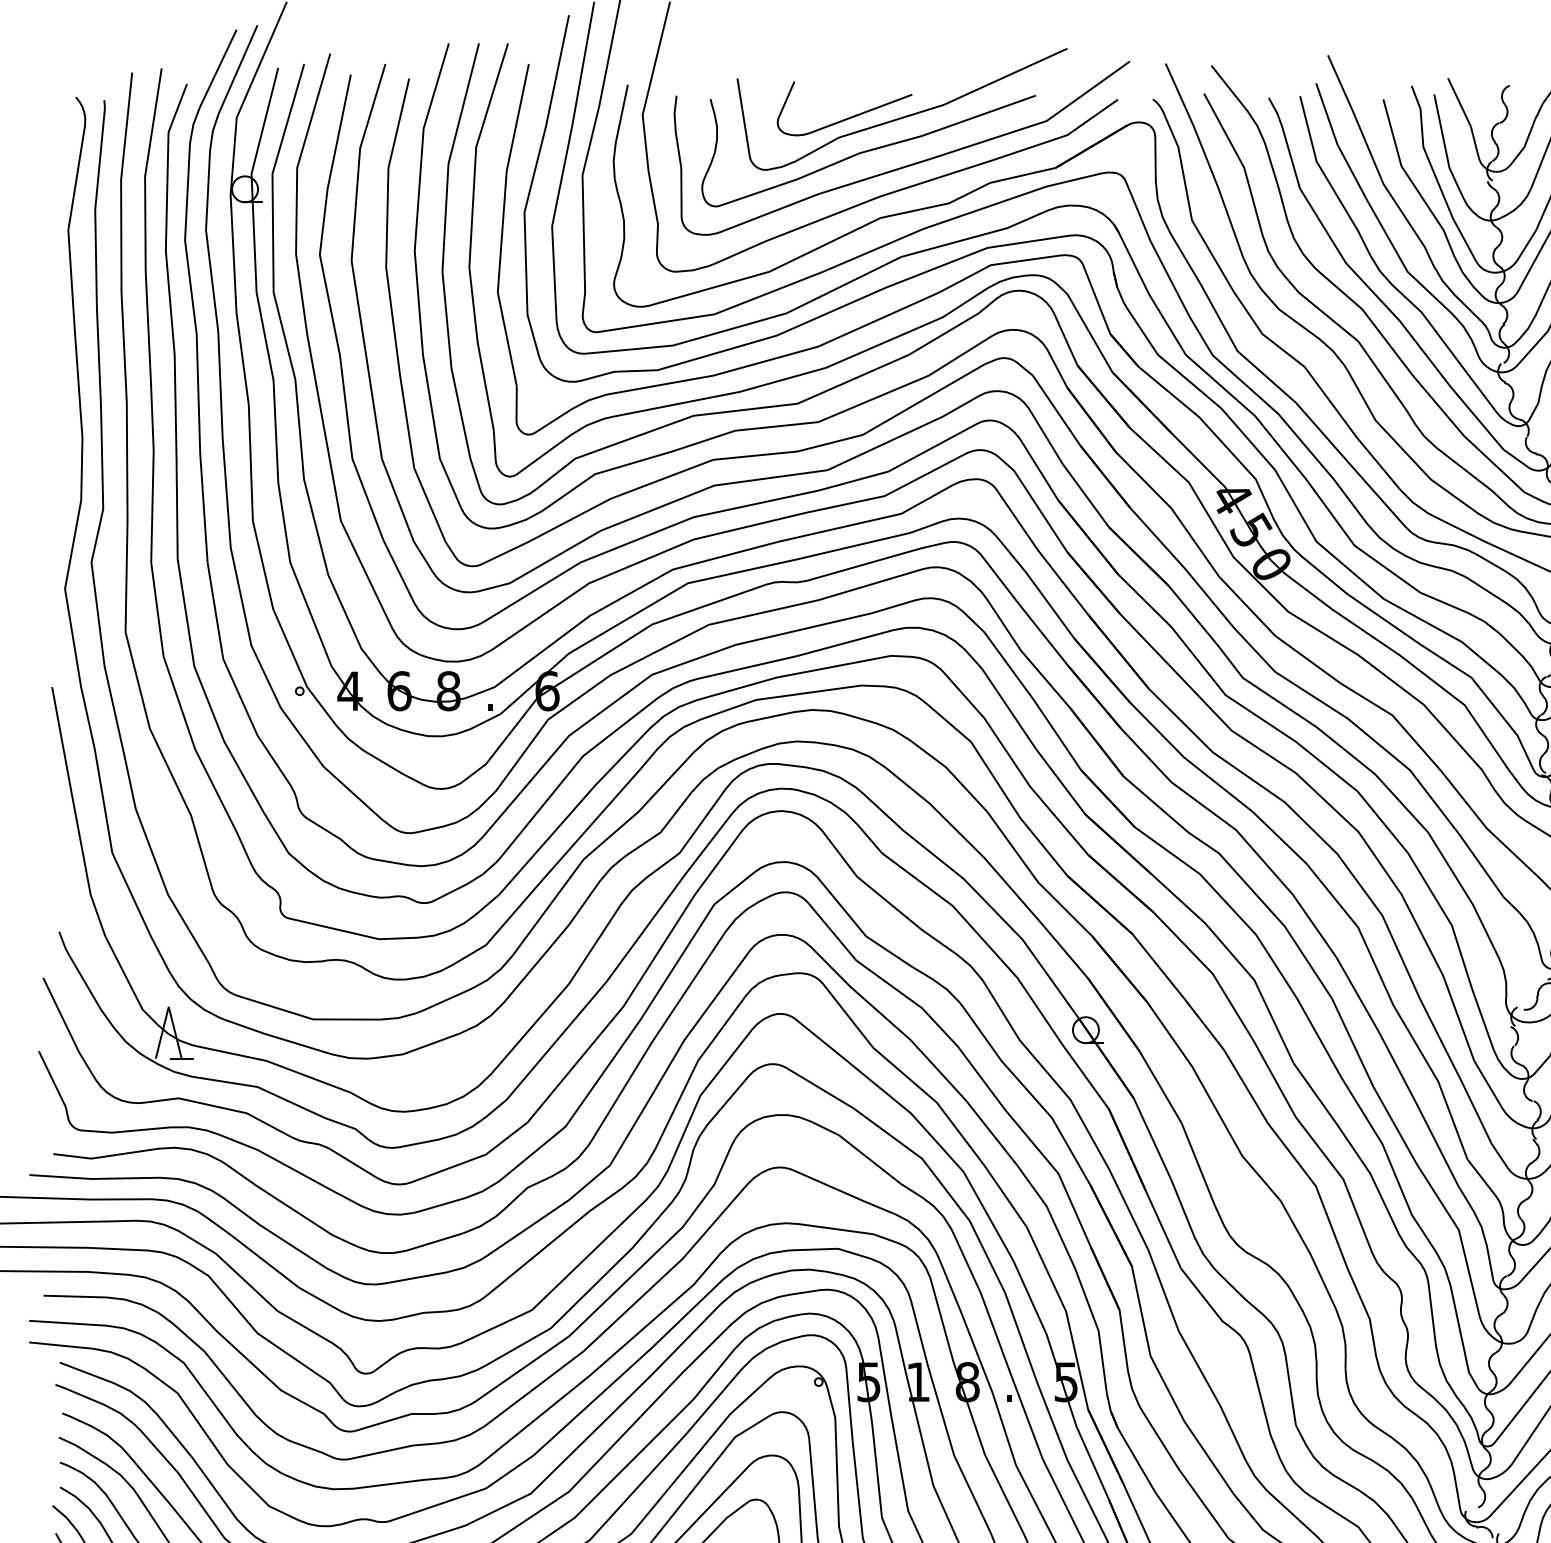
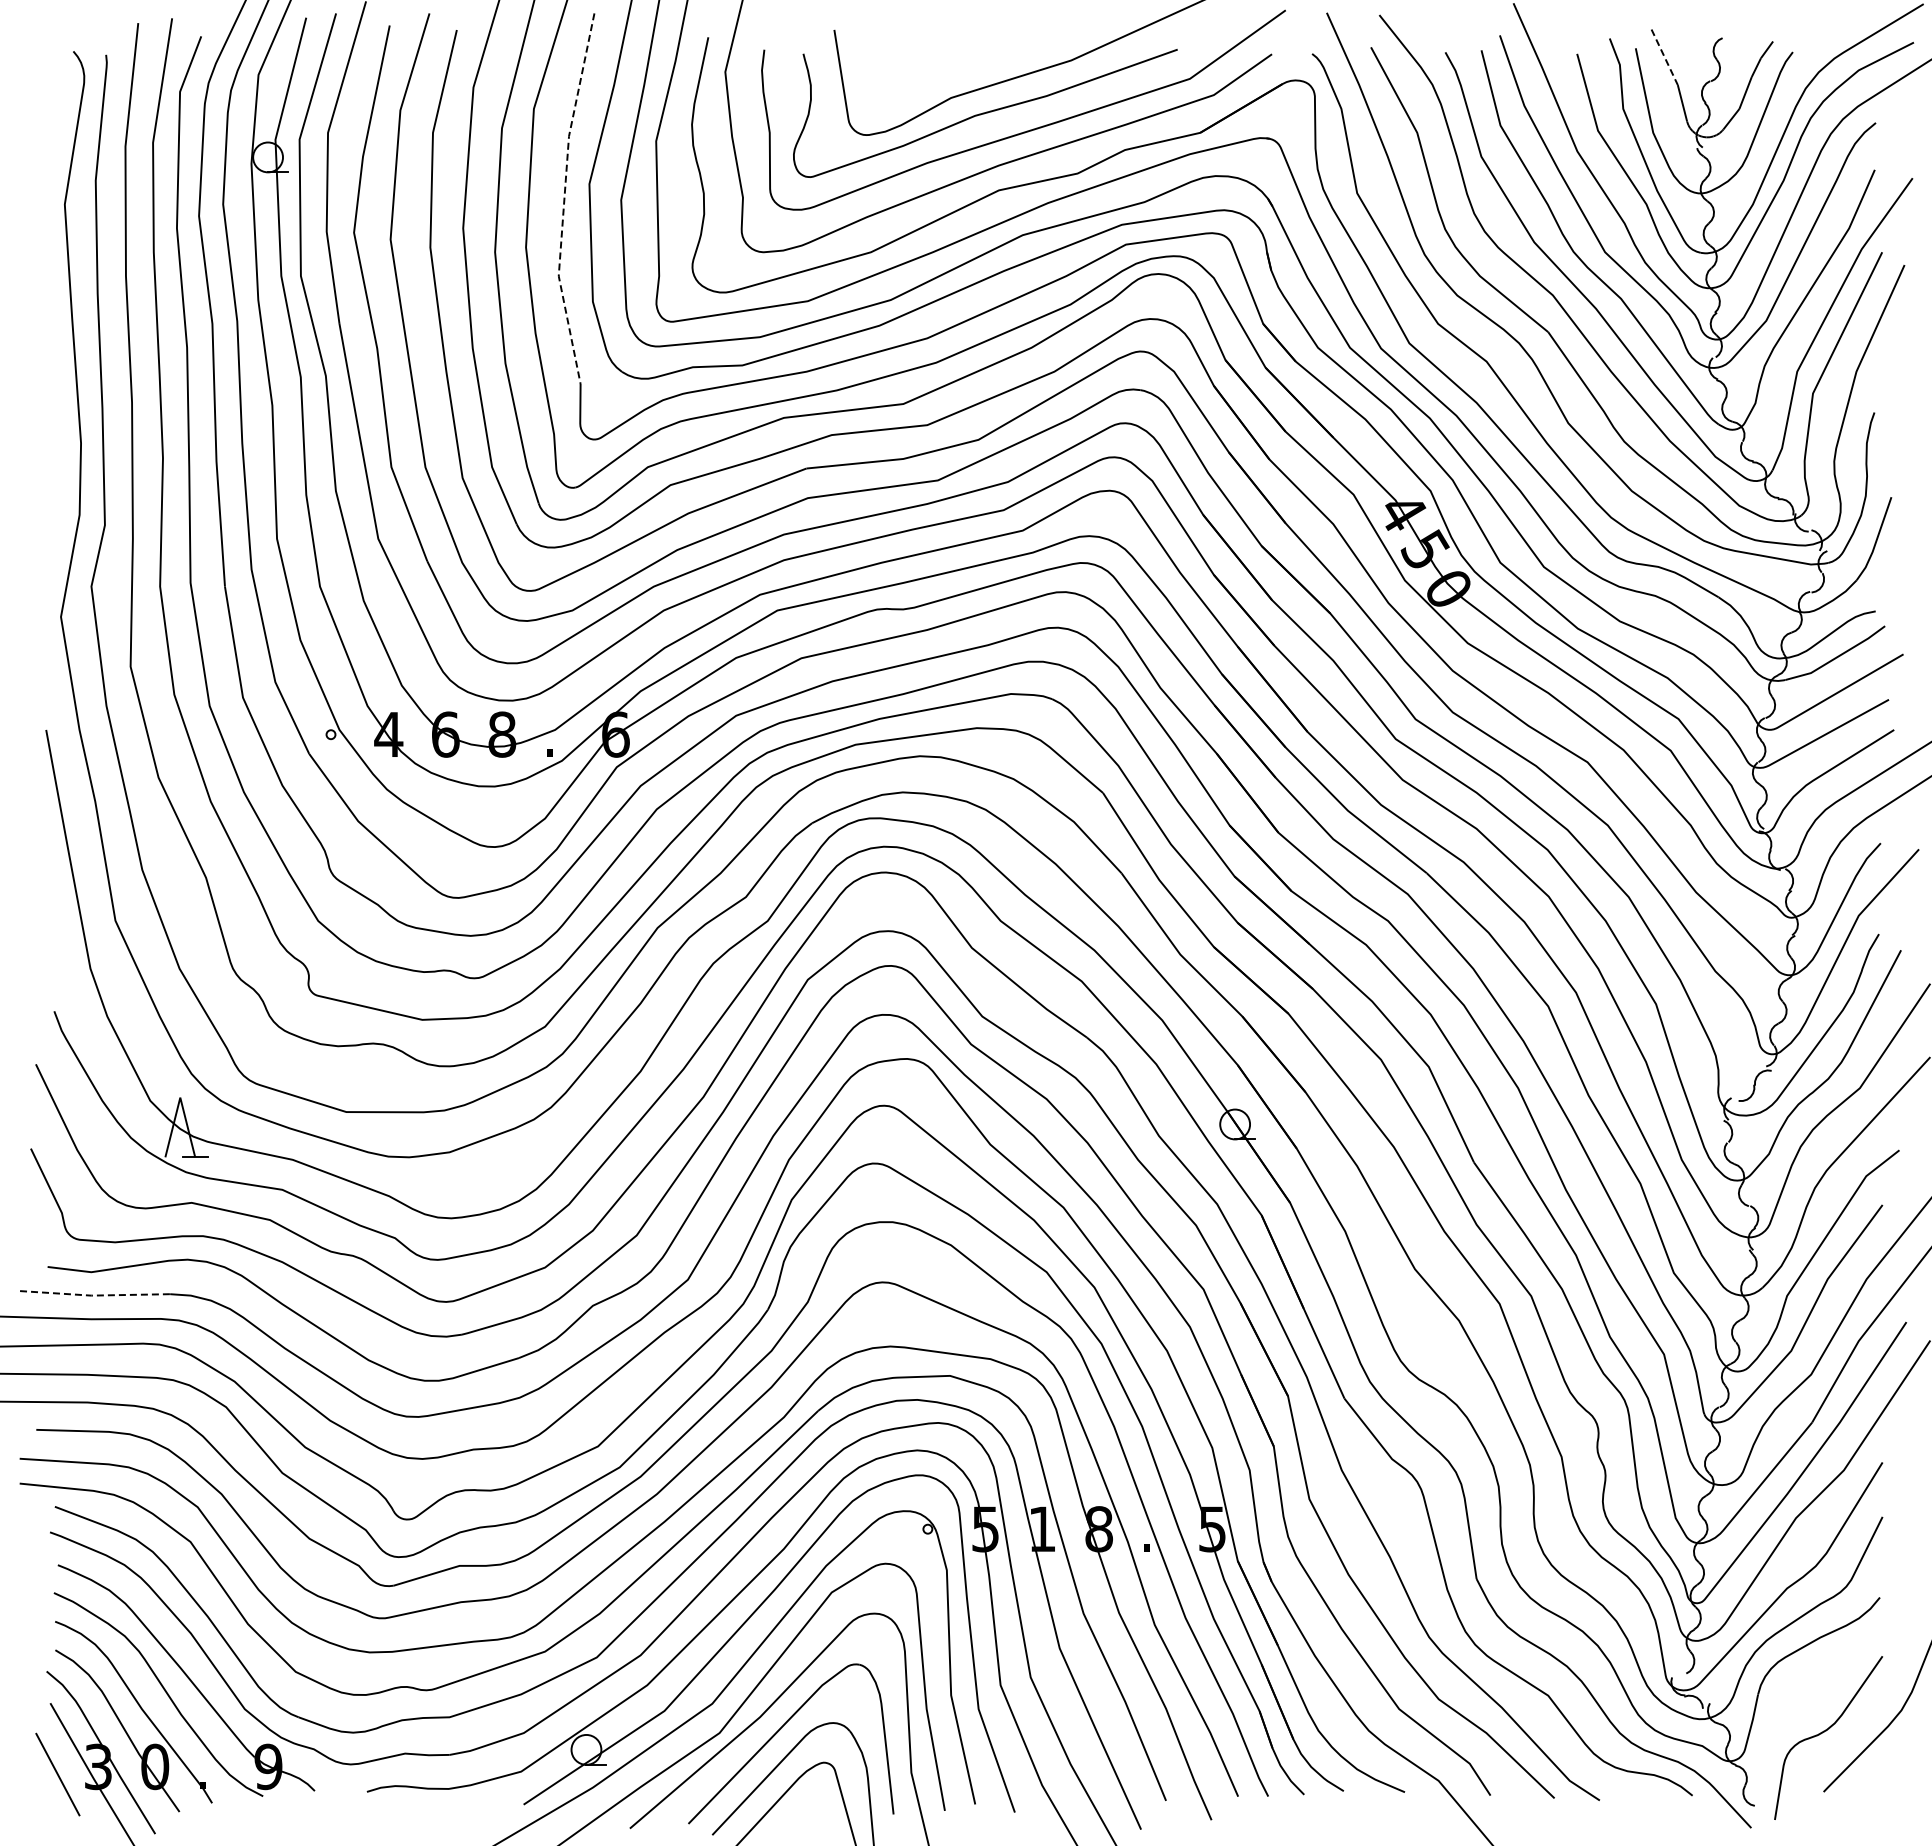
line: (1459, 102) -> (1664, 57), solid -> dashed
curve: (848, 117) -> (962, 74), removed
line: (502, 225) -> (564, 198), solid -> dashed
line: (94, 1178) -> (94, 1295), solid -> dashed

